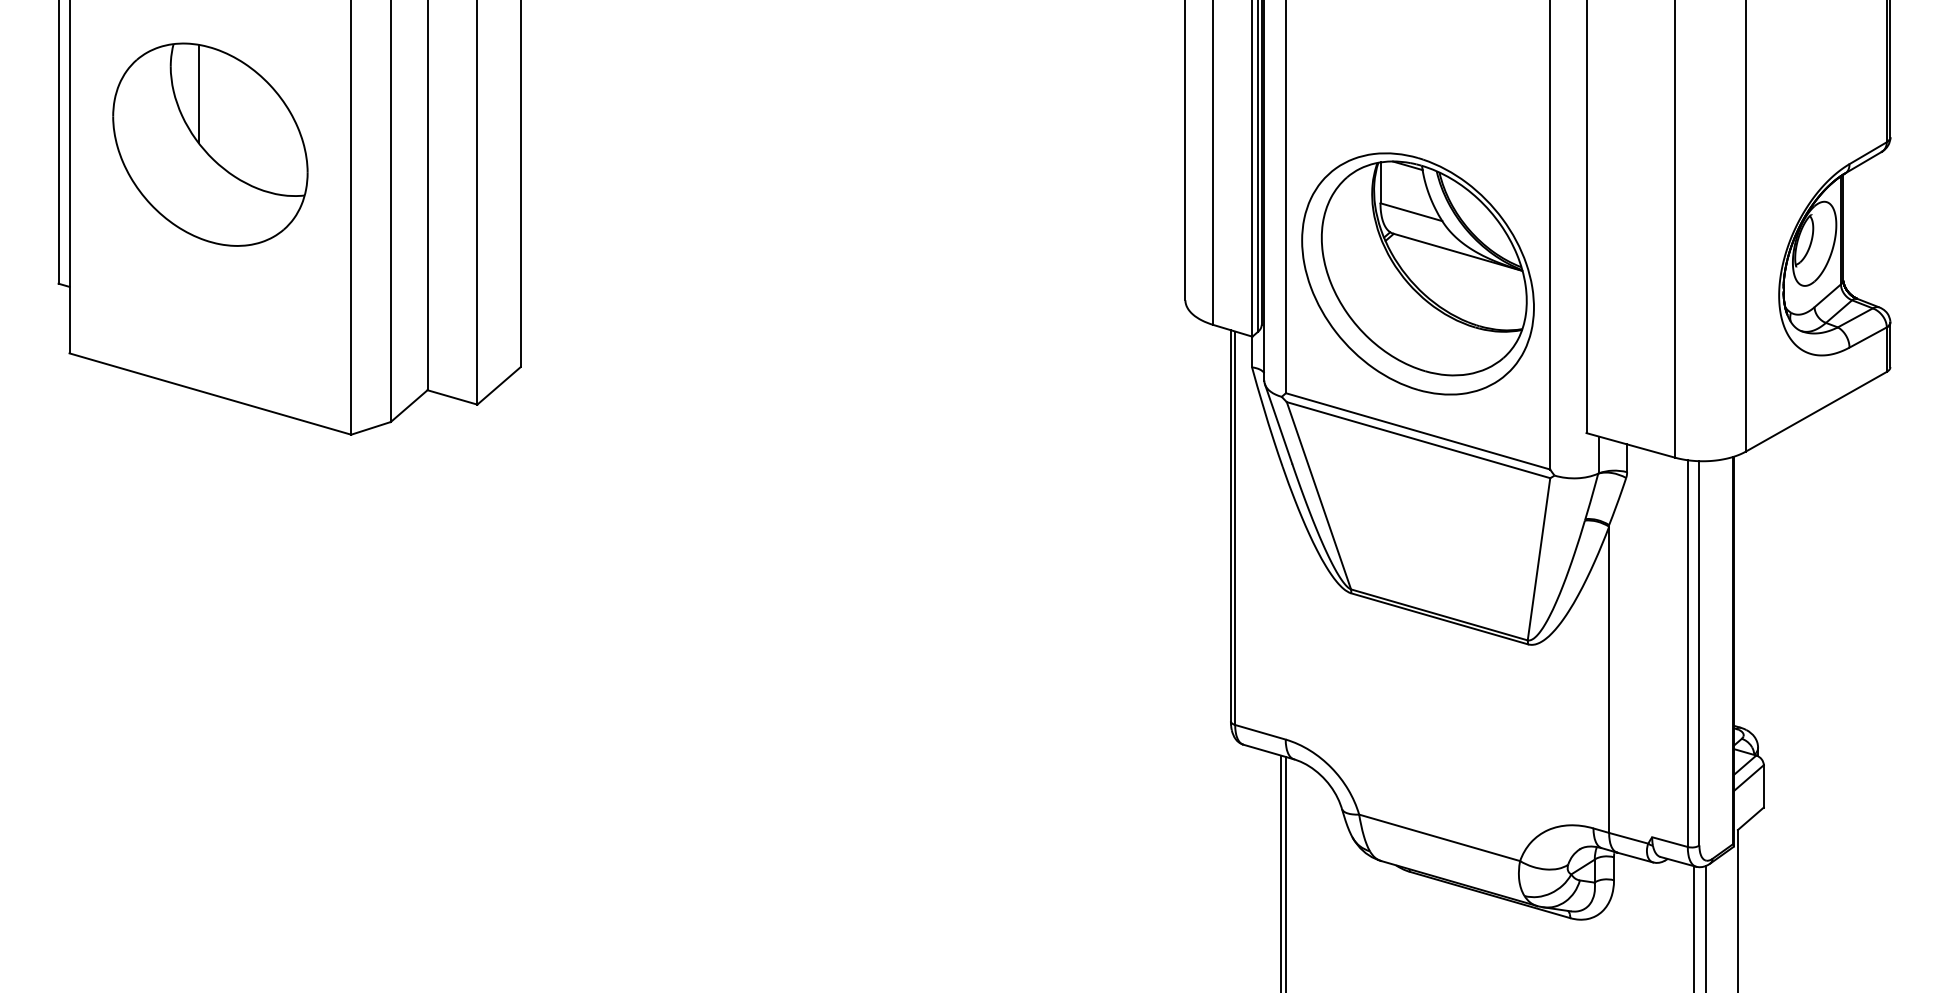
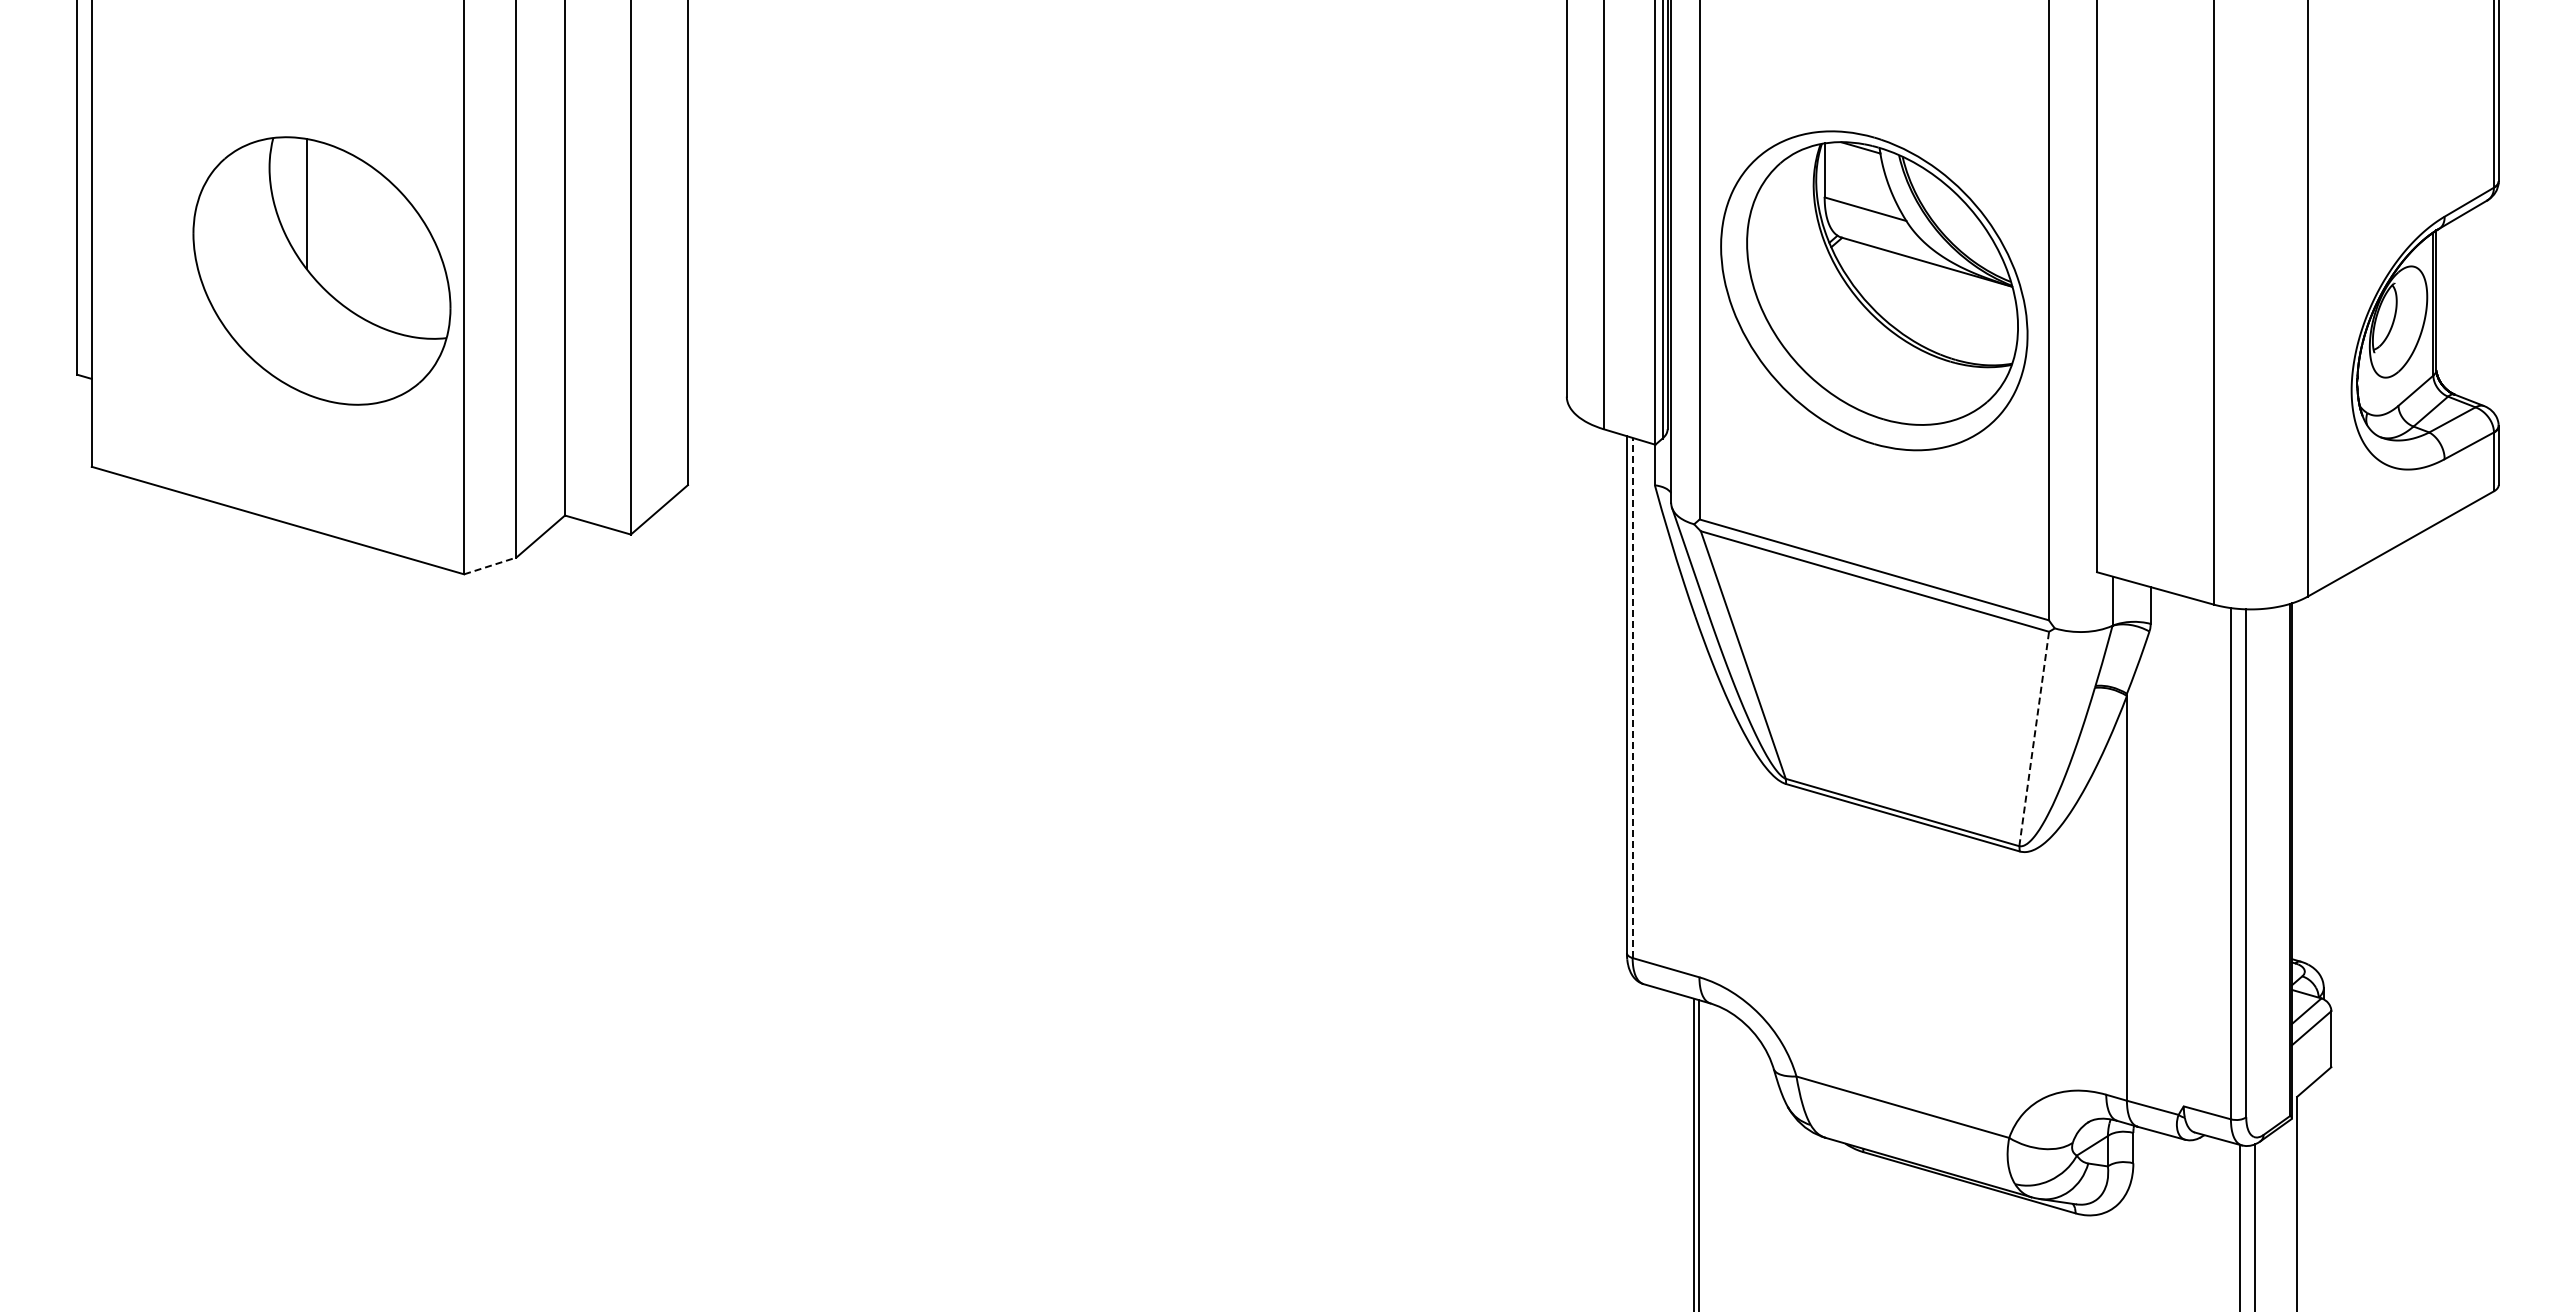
part: (210, 144) -> (321, 270), moved
part: (1418, 273) -> (1874, 290), moved
line: (371, 428) -> (490, 565), solid -> dashed
line: (1235, 527) -> (1632, 697), solid -> dashed
line: (1539, 558) -> (2034, 738), solid -> dashed

